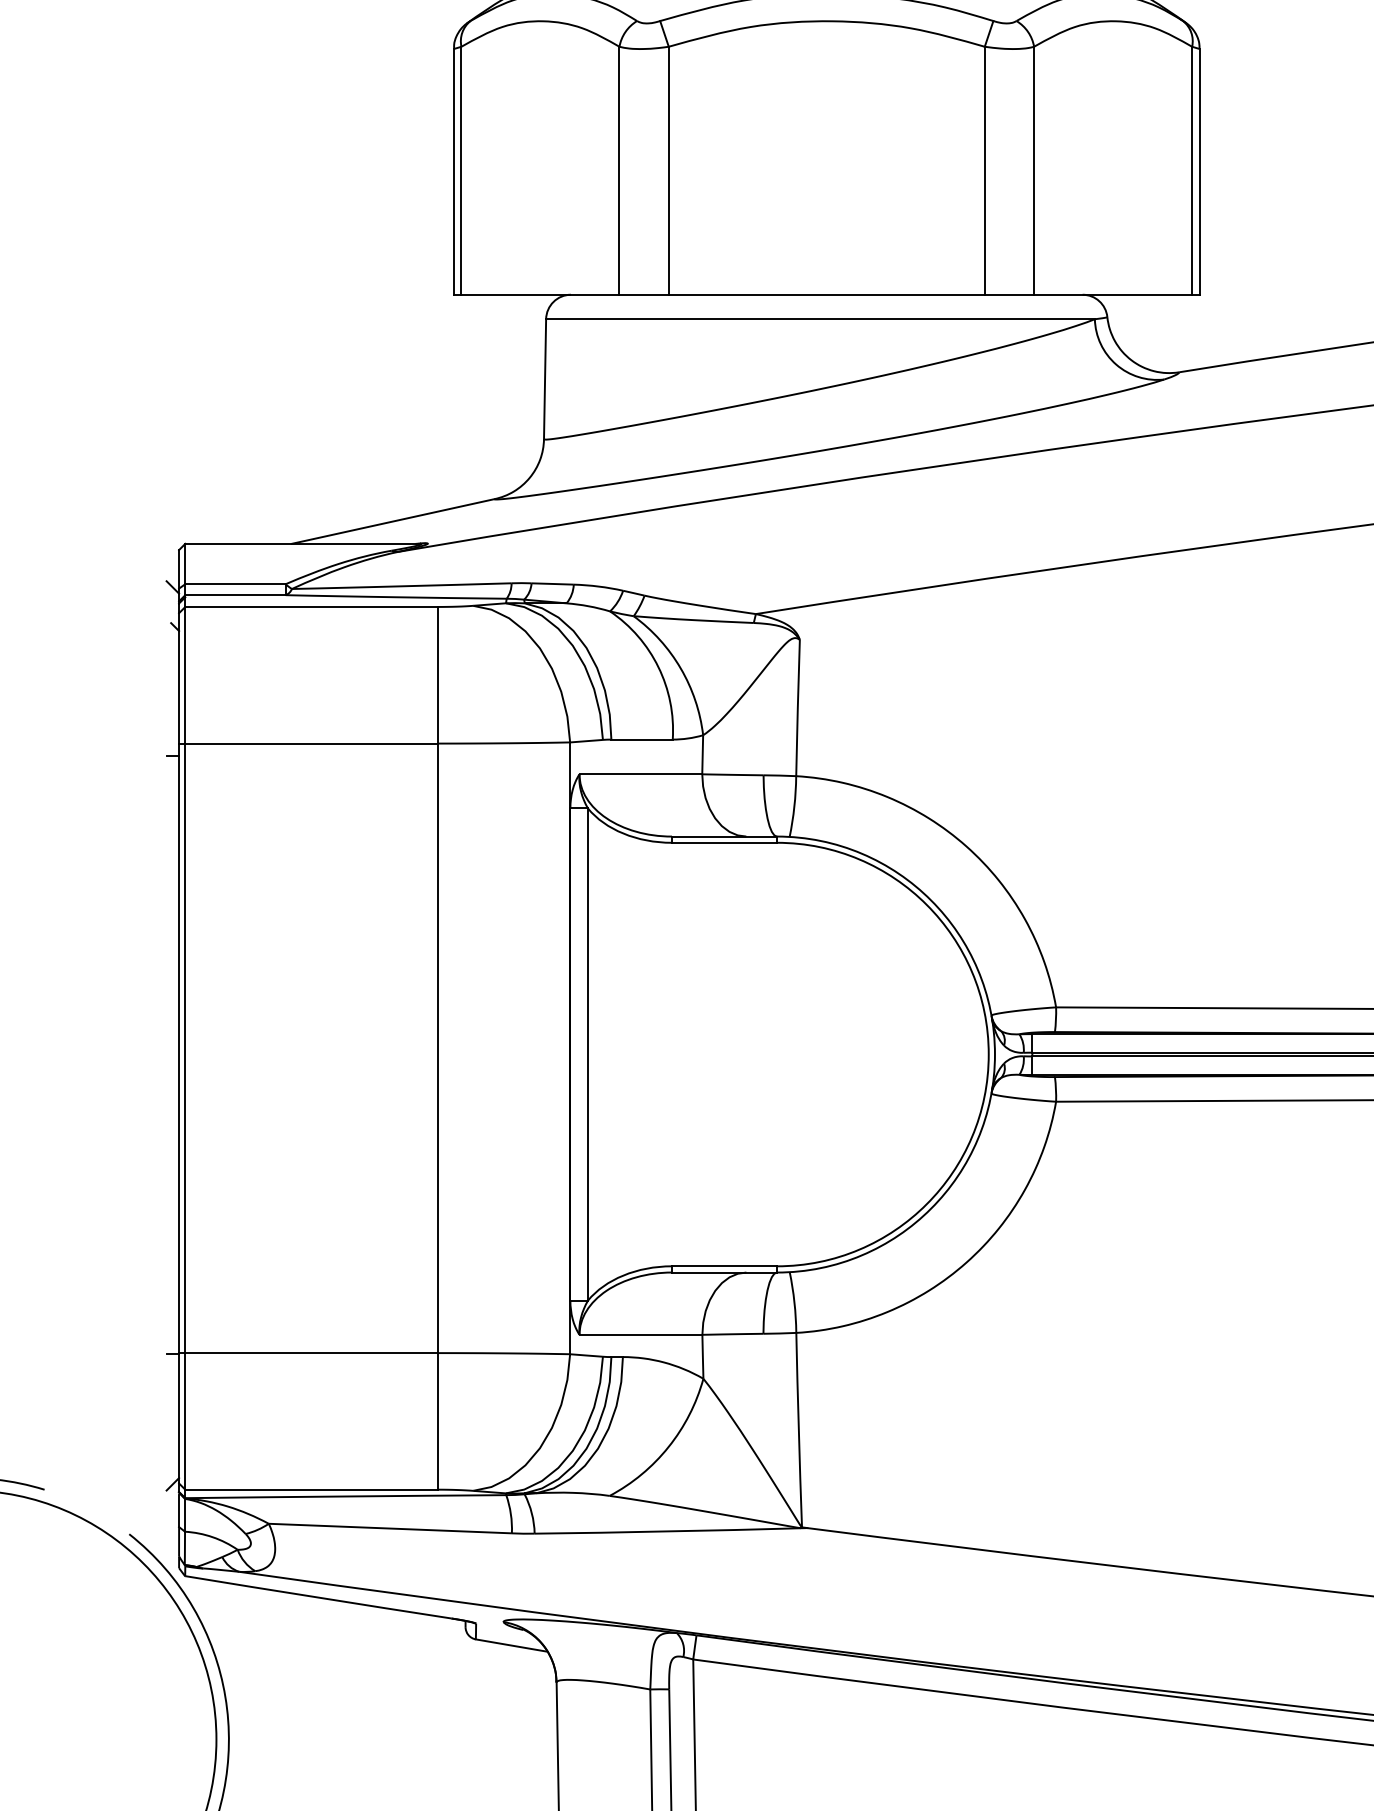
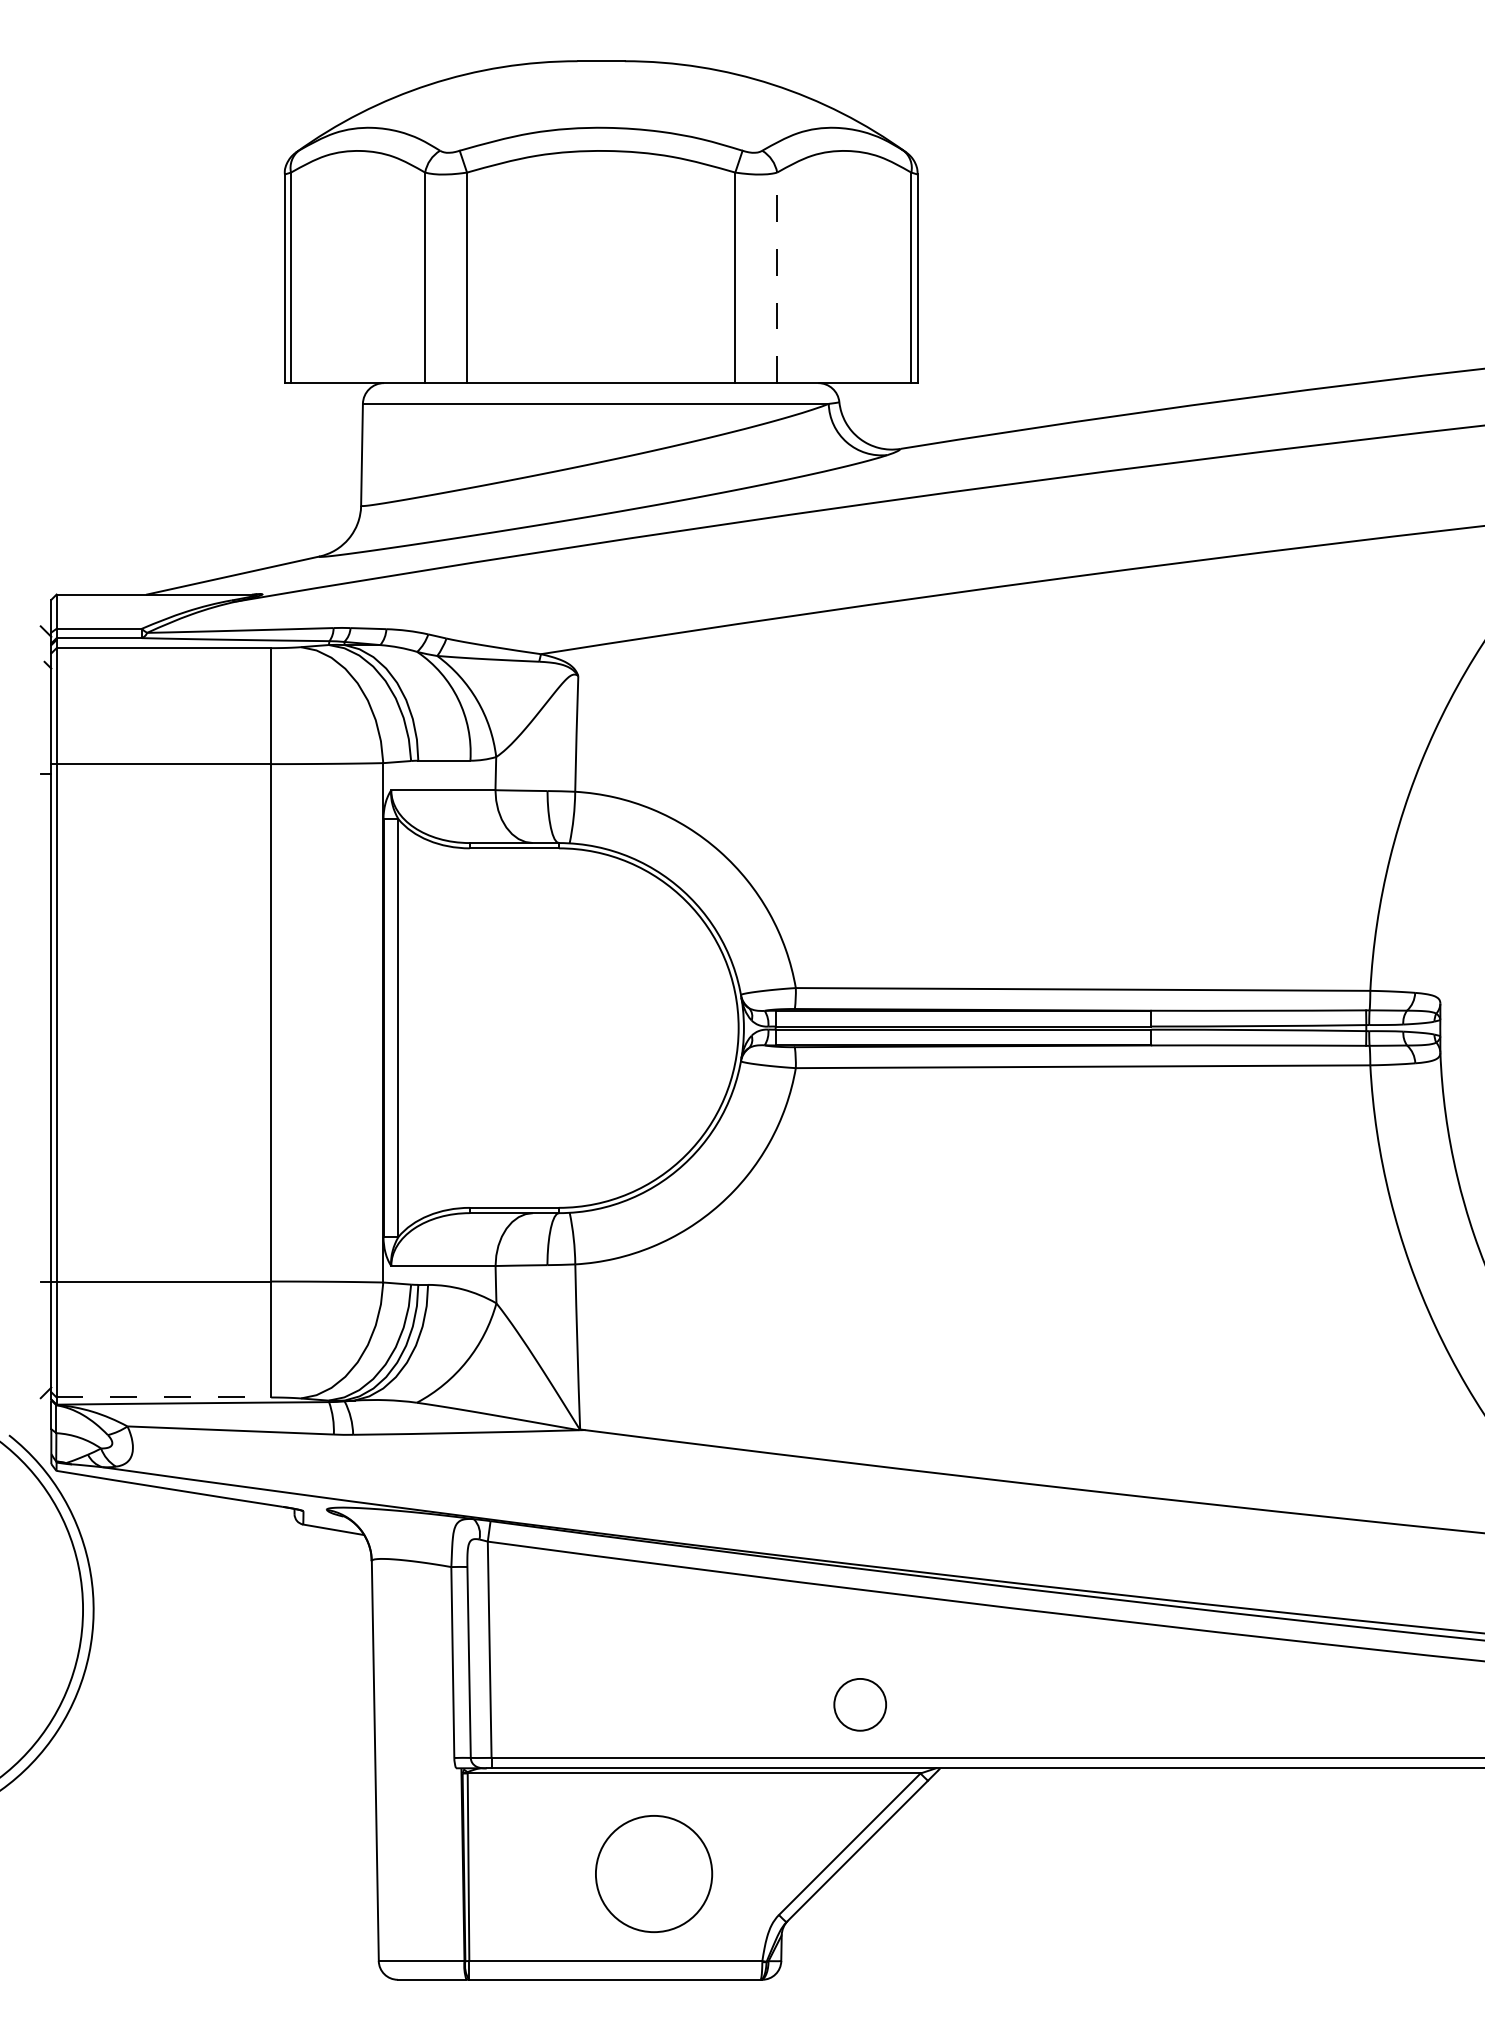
line: (1034, 170) -> (777, 277), solid -> dashed
line: (312, 1489) -> (164, 1397), solid -> dashed

